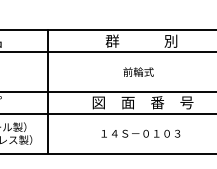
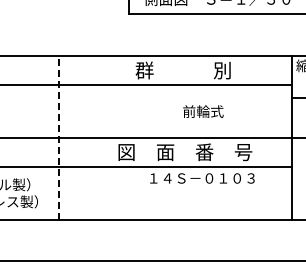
text: (138, 72) -> (203, 111), moved
line: (47, 91) -> (58, 137), solid -> dashed
text: (140, 133) -> (202, 178), moved

